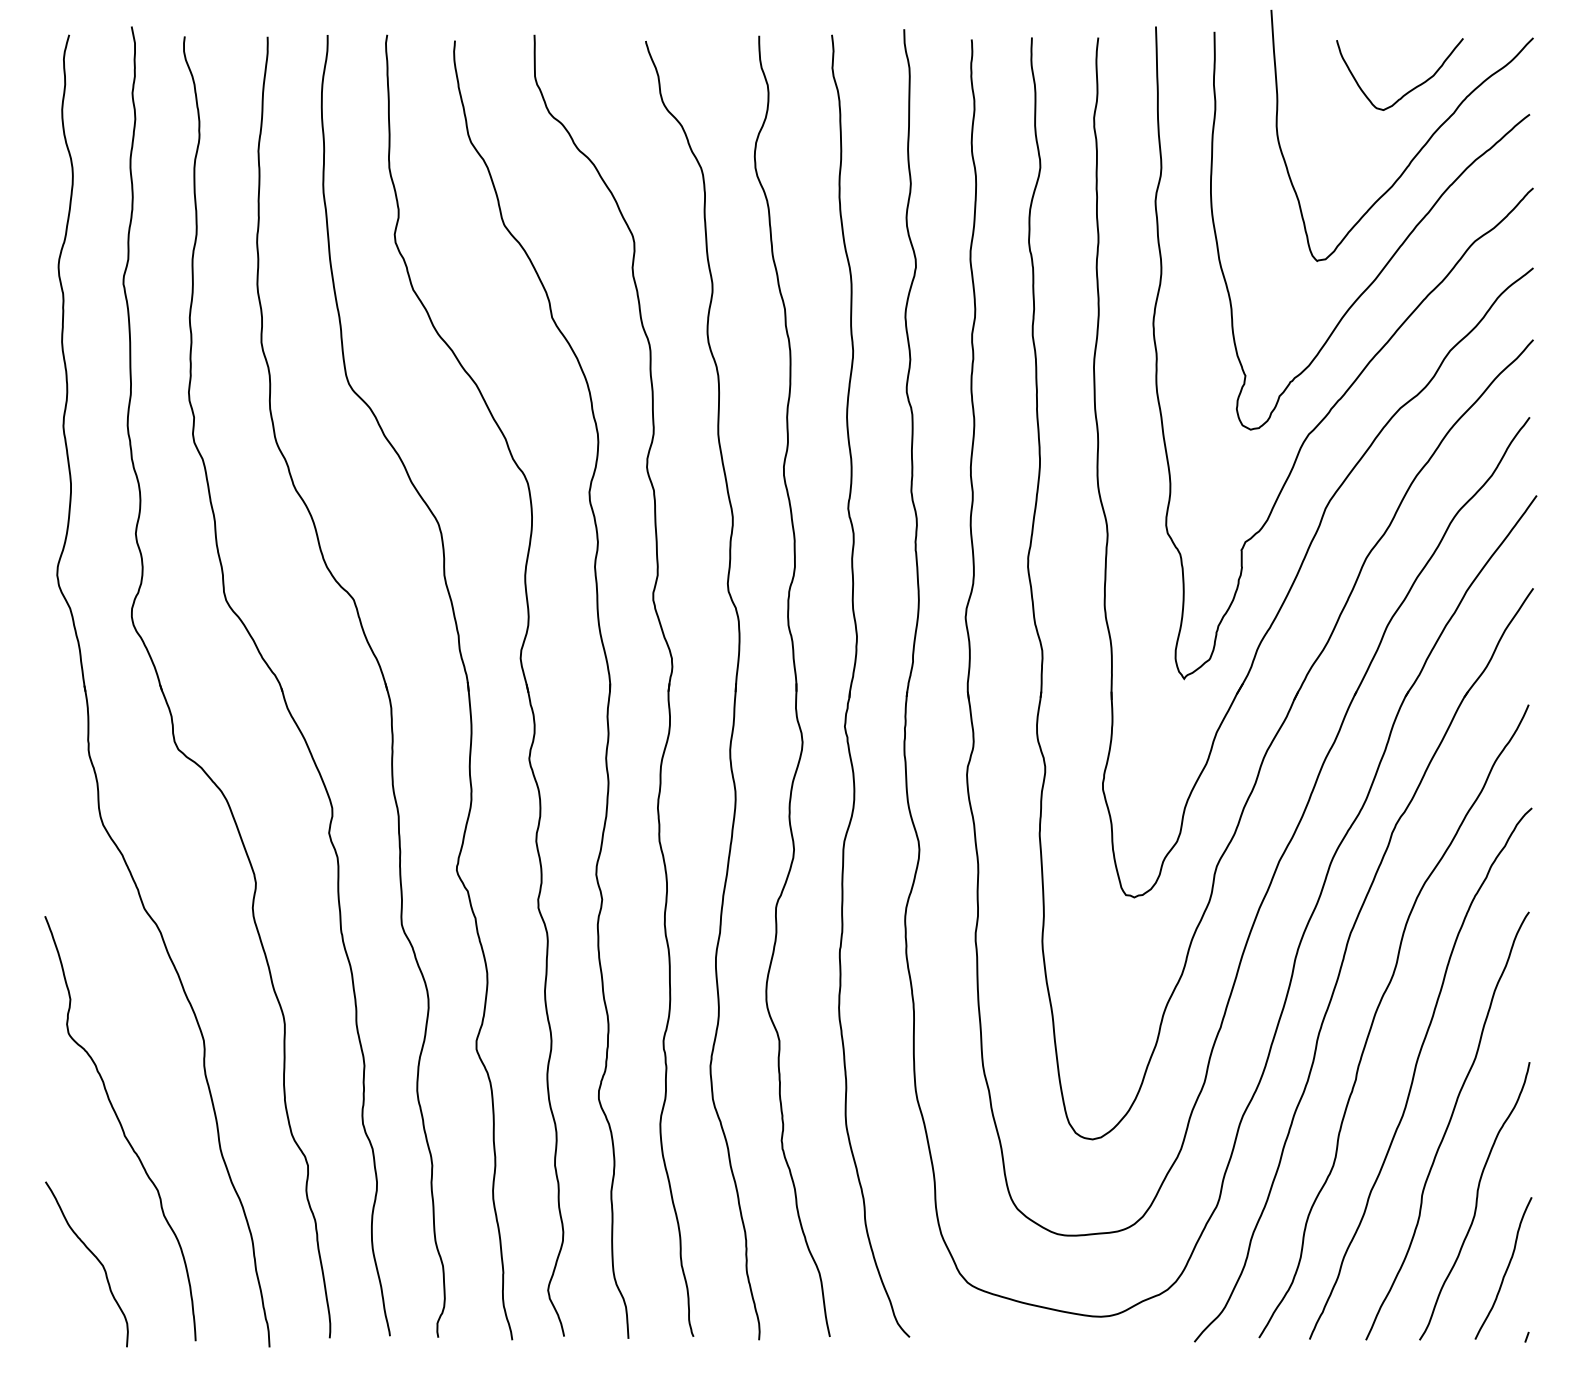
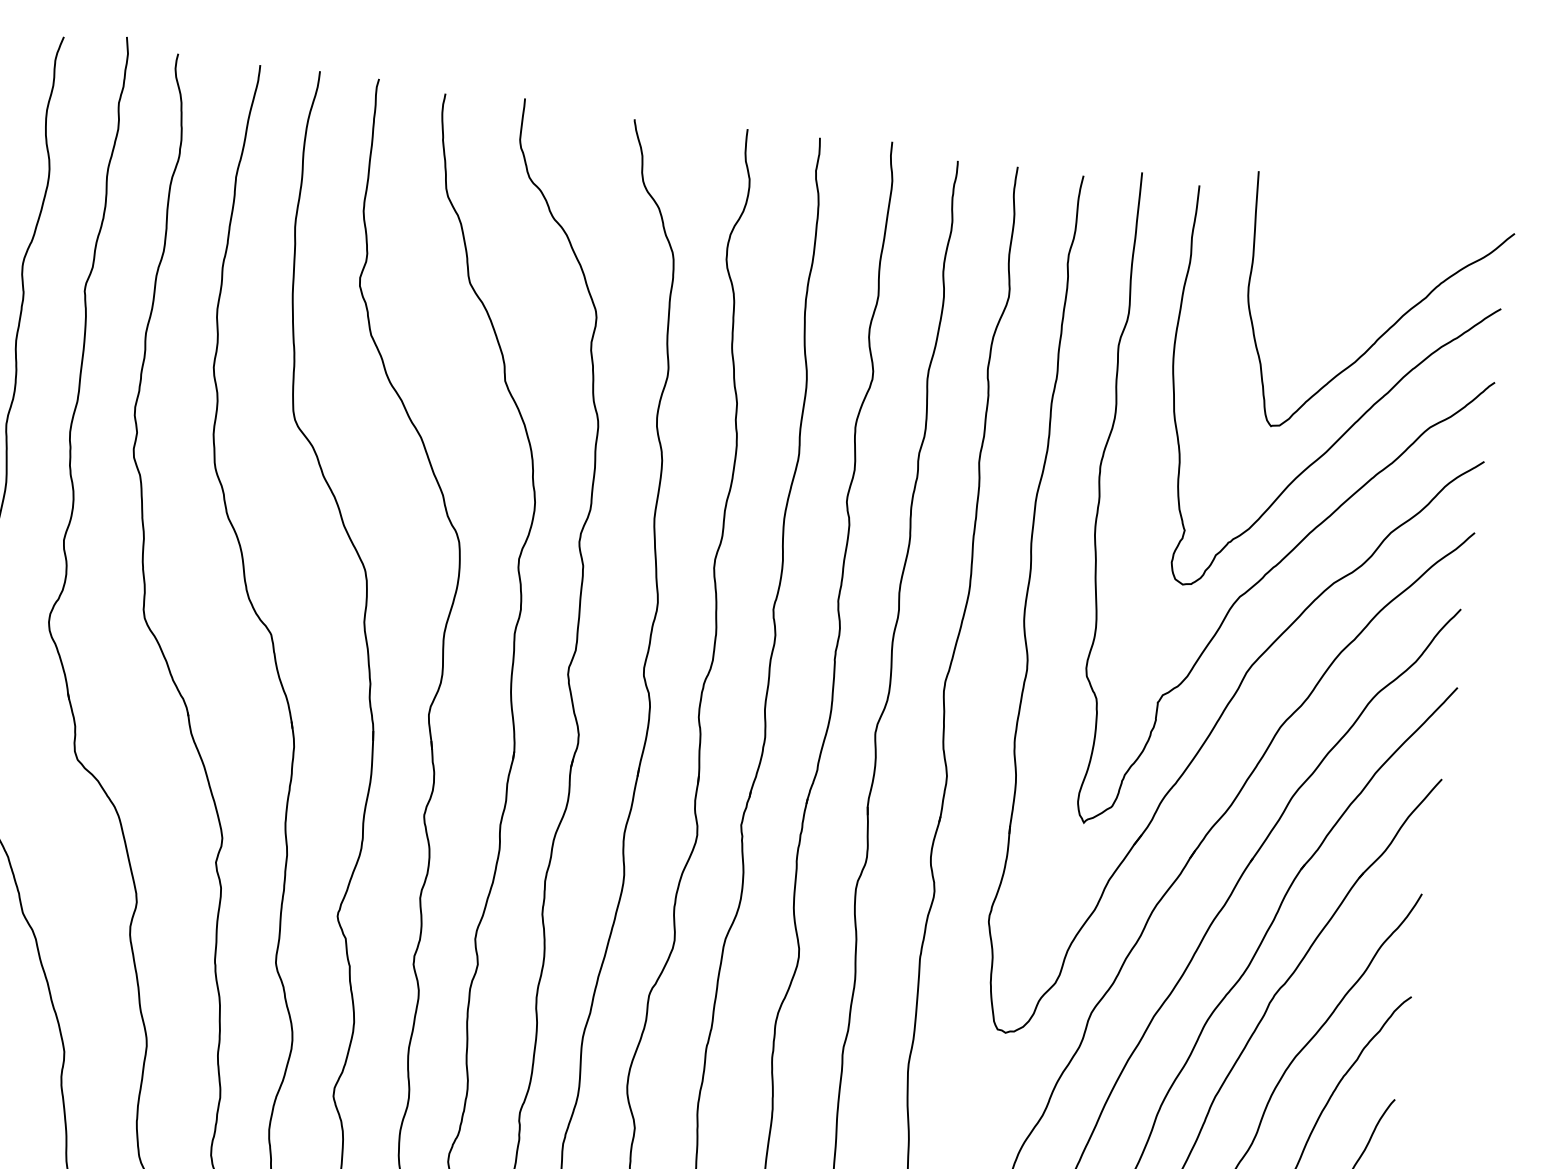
curve: (1409, 90) -> (1385, 269), removed

